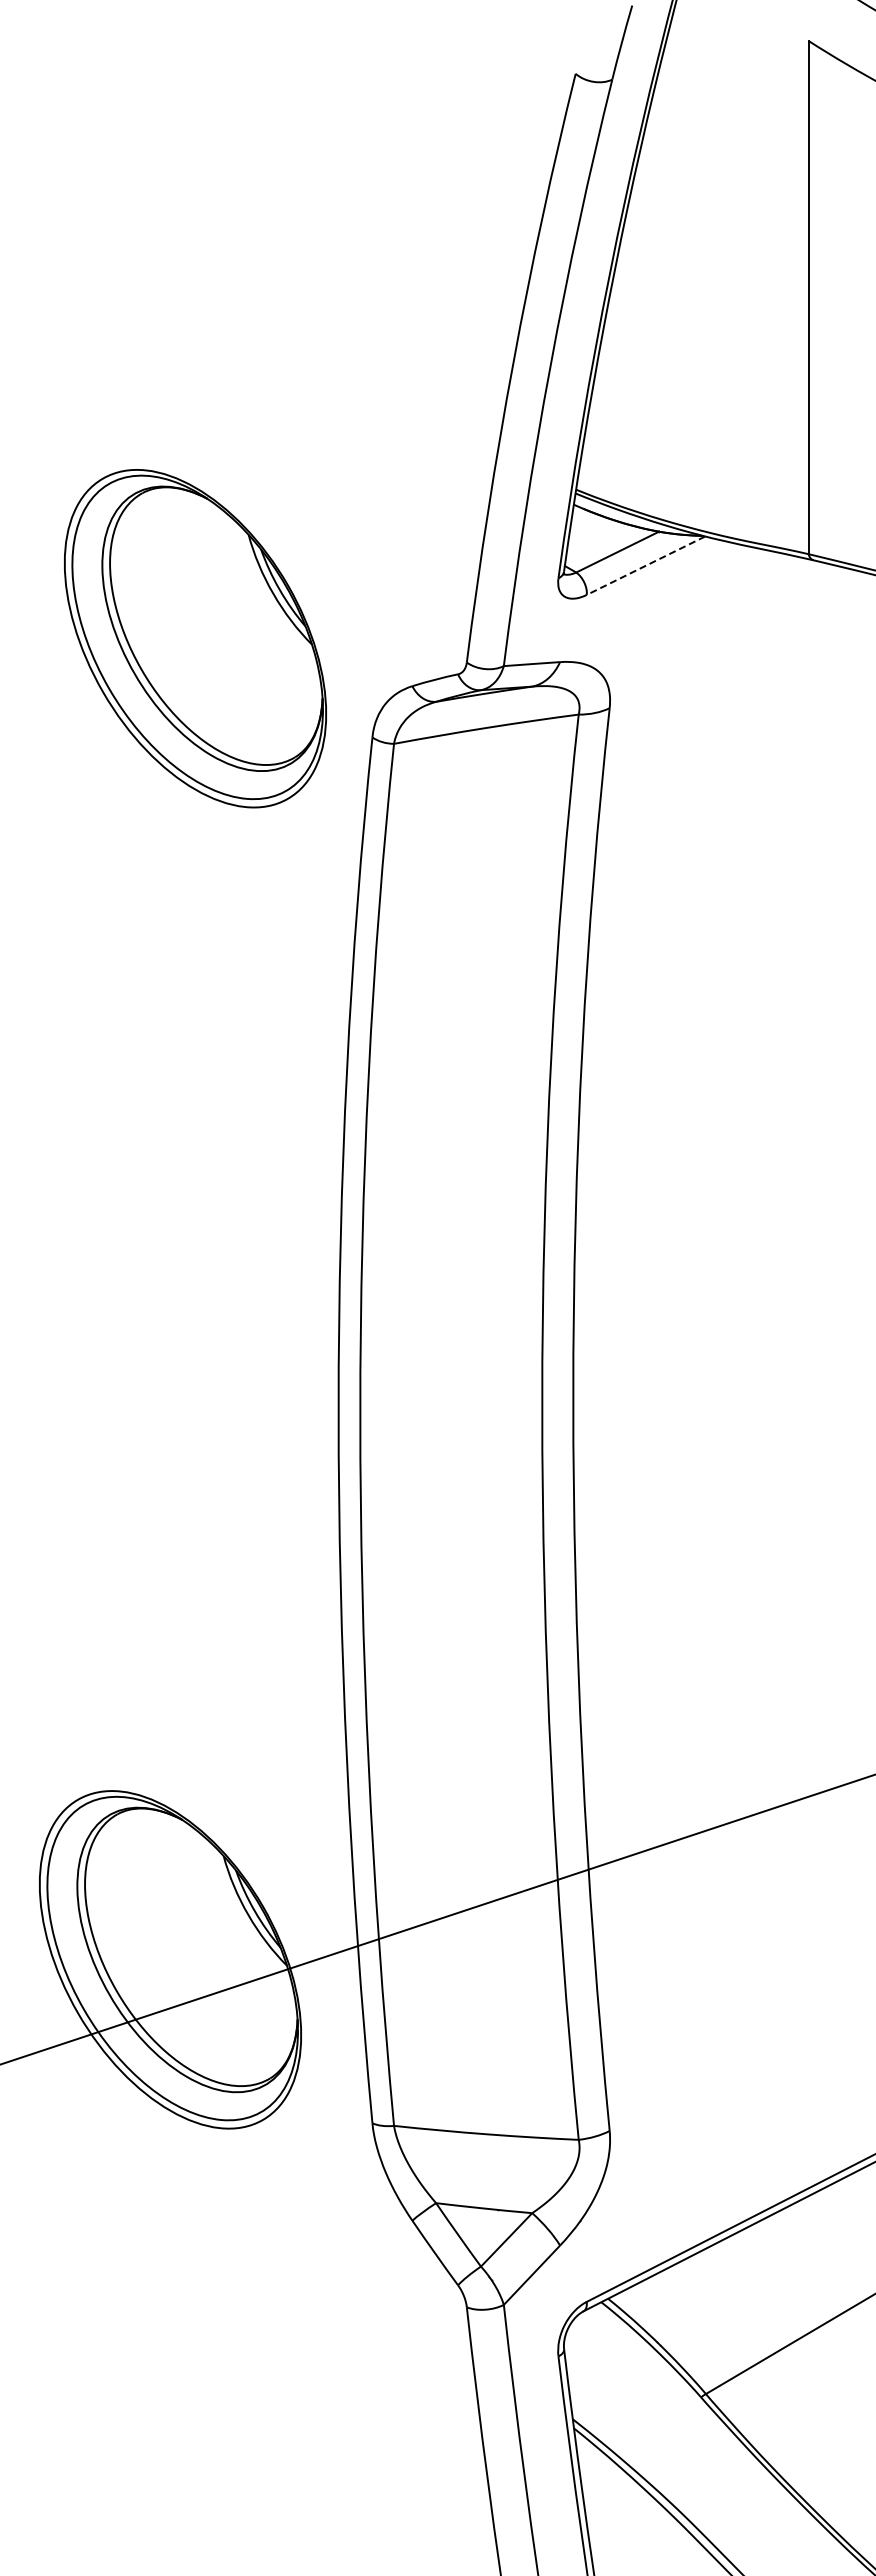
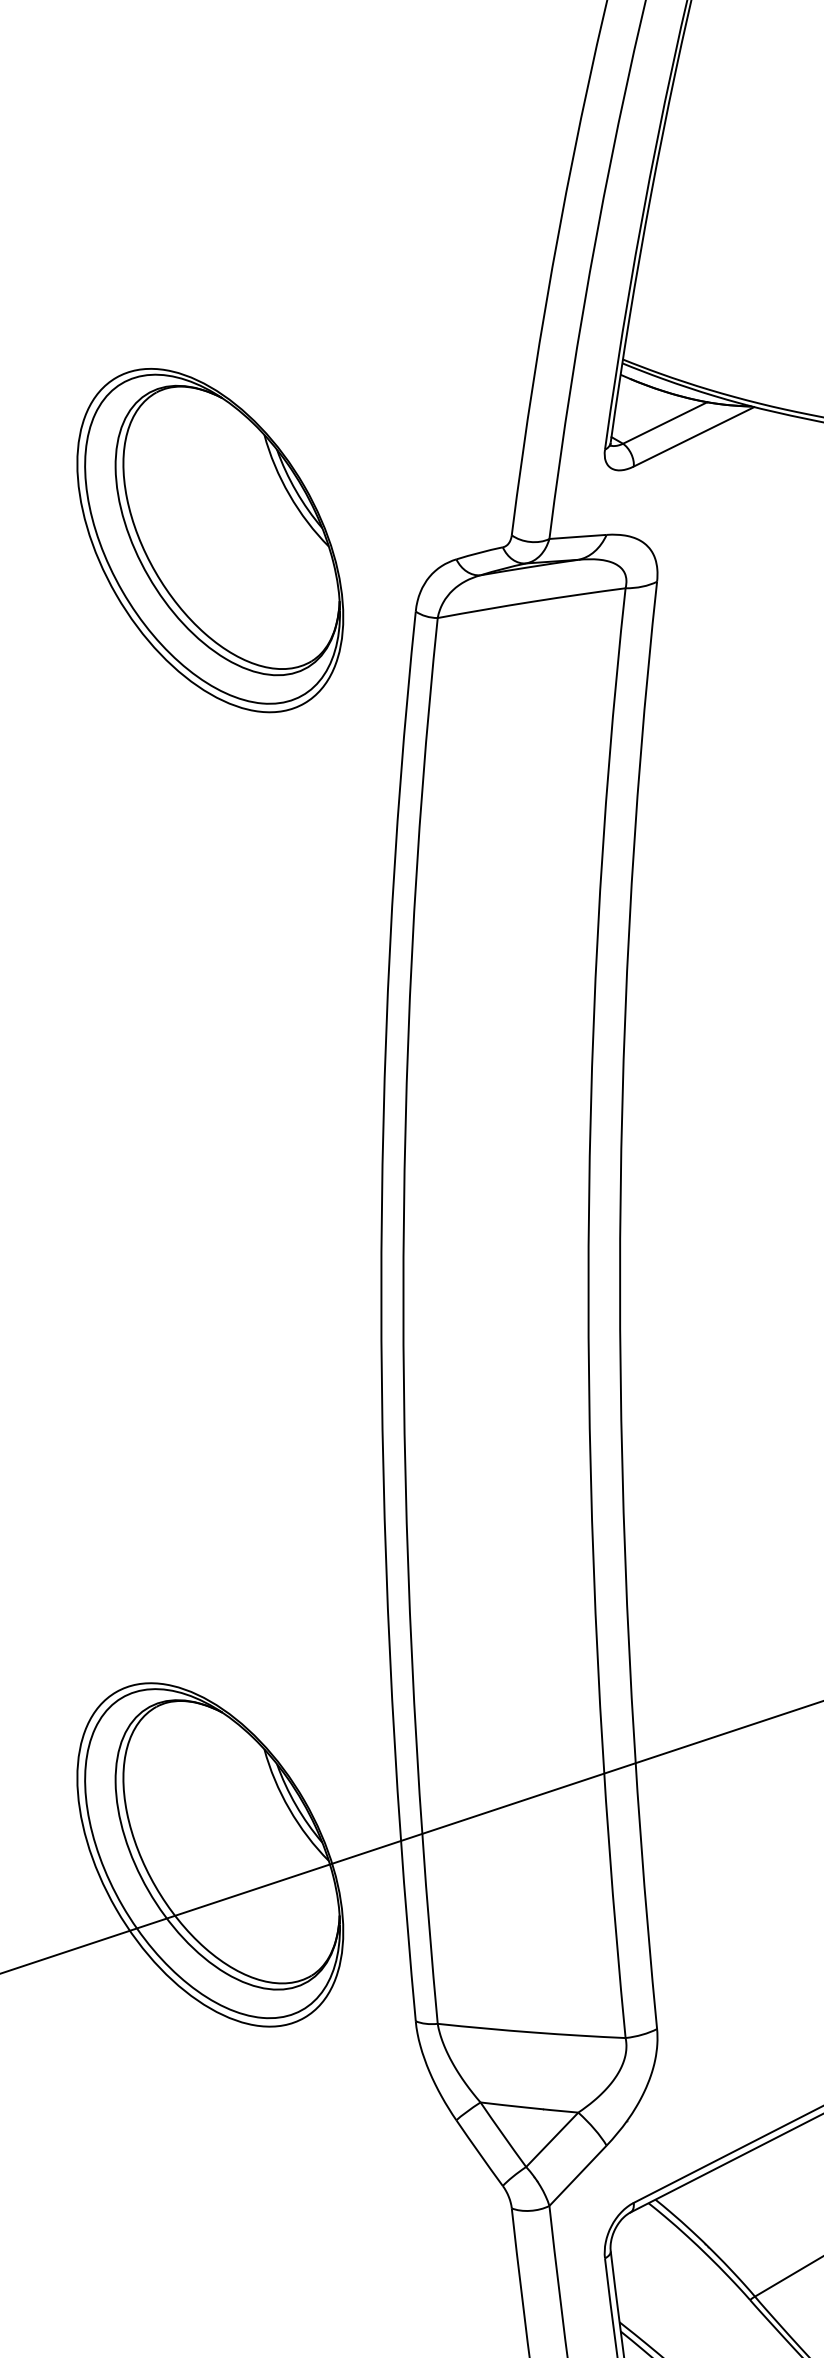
line: (645, 565) -> (693, 436), dashed -> solid
part: (195, 638) -> (210, 540), moved

